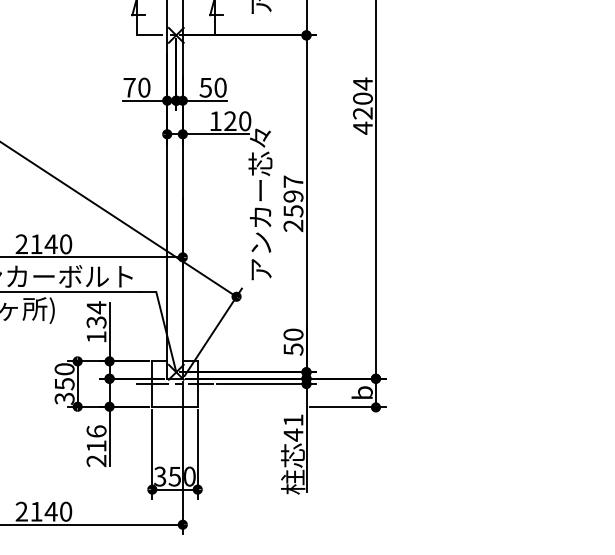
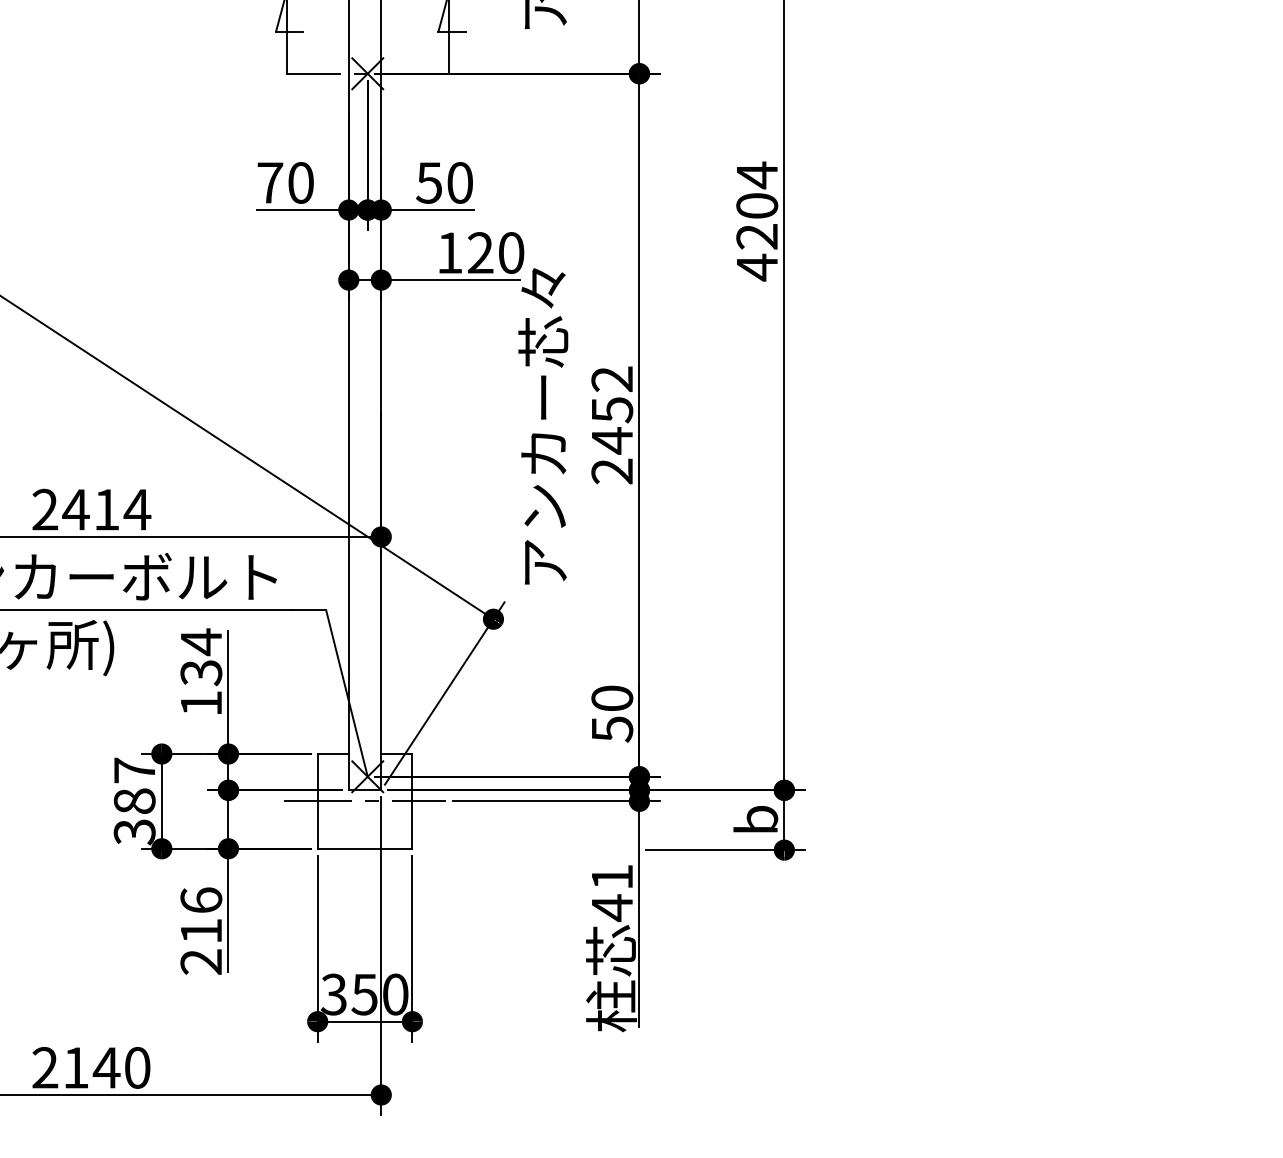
text: (293, 196) -> (612, 409), 2597 -> 2452
text: (50, 244) -> (105, 510), 2140 -> 2414
text: (64, 376) -> (134, 785), 350 -> 387

